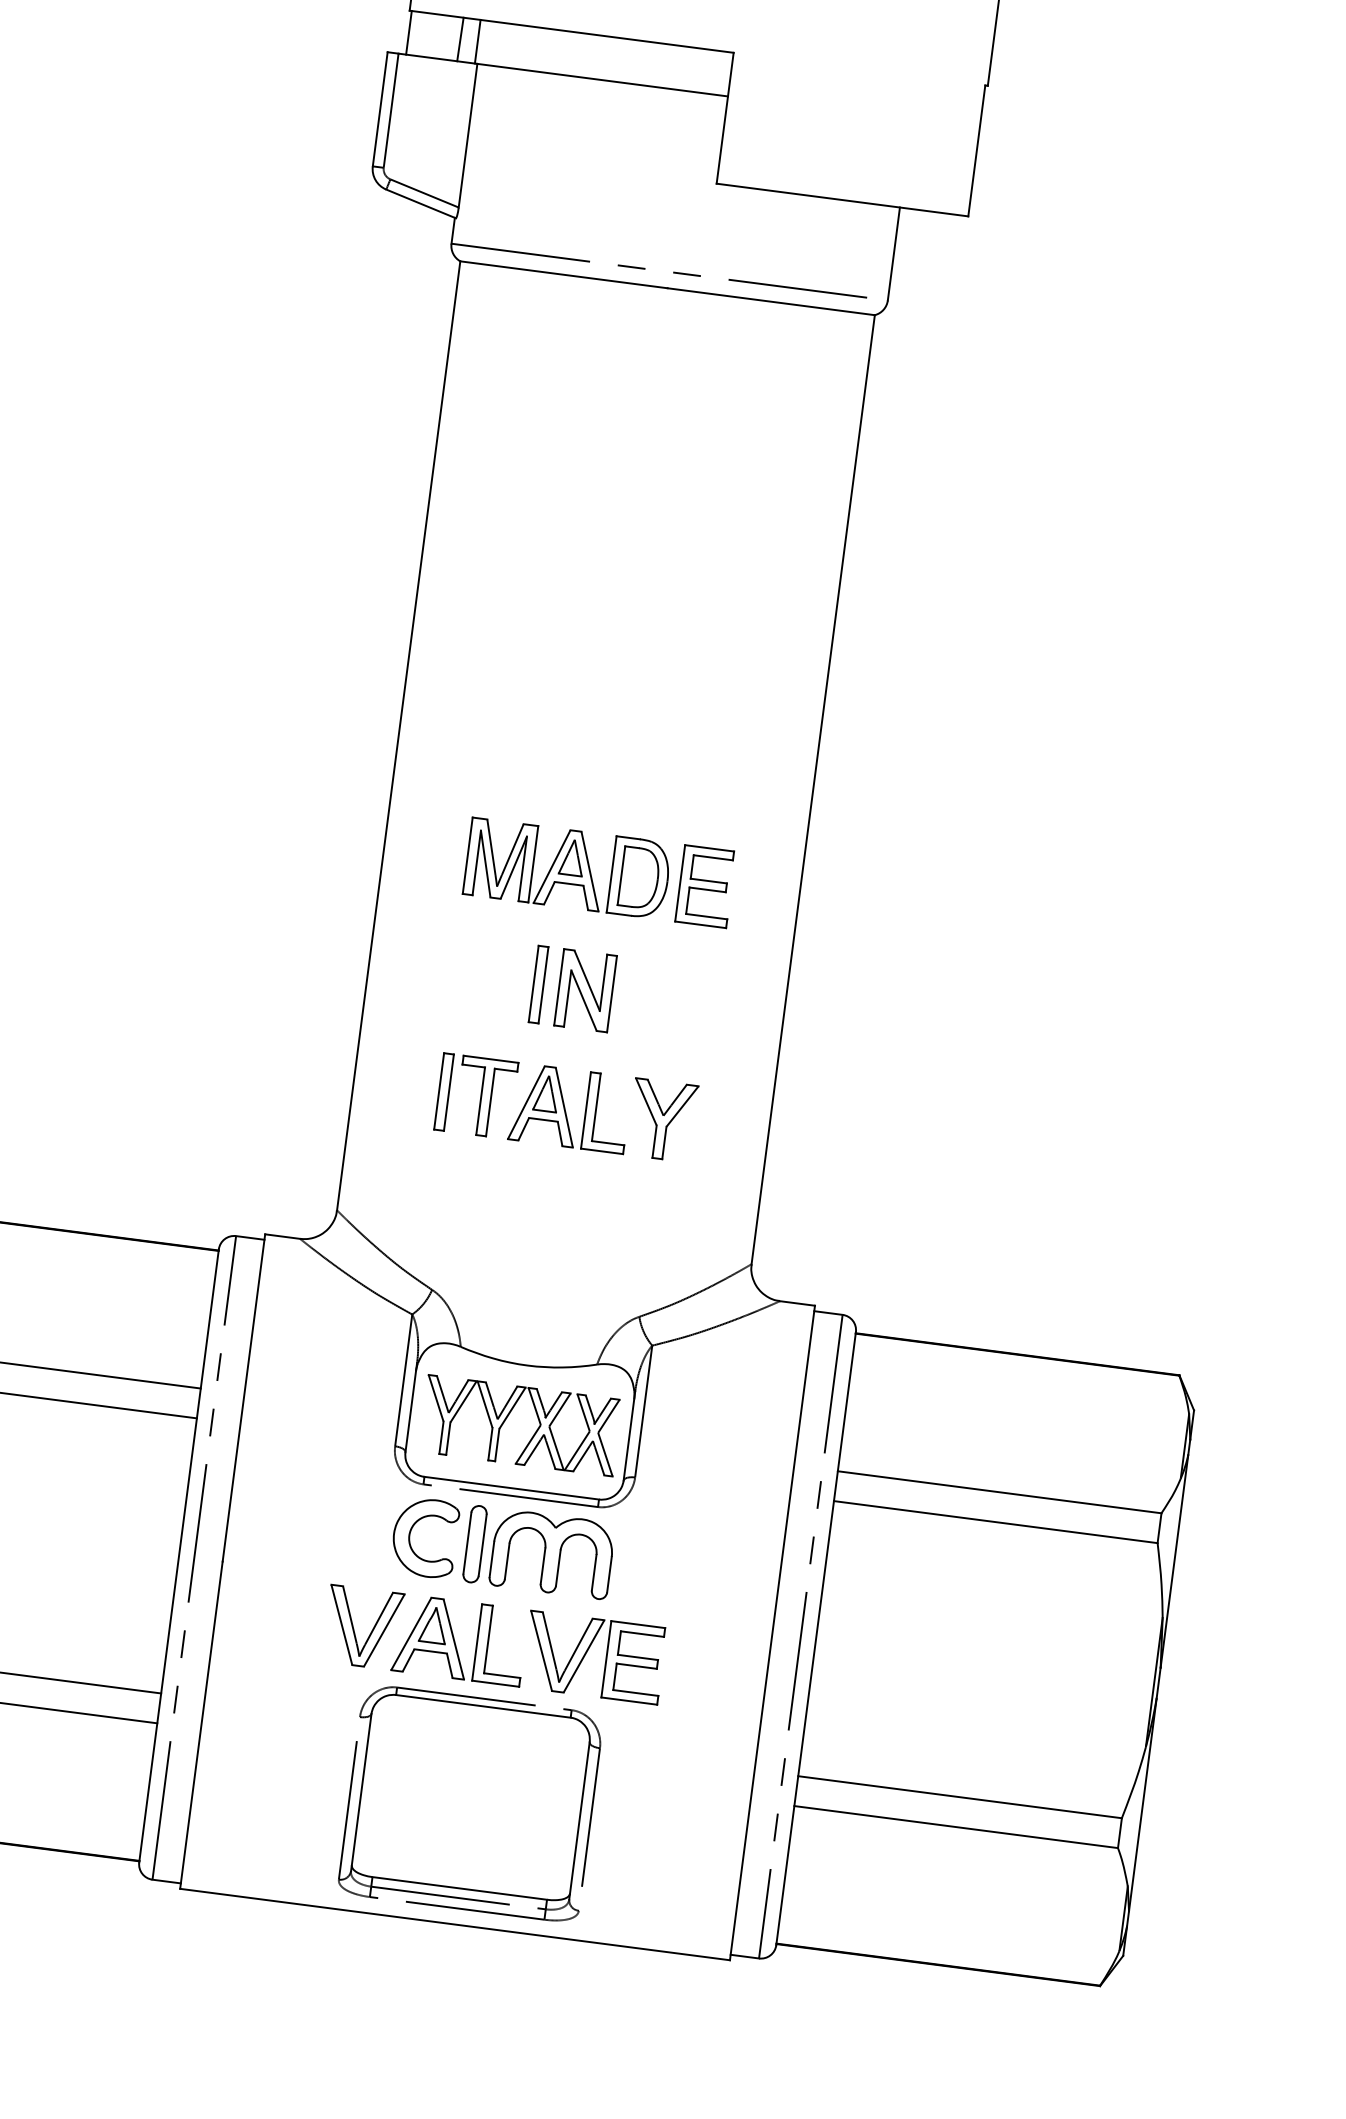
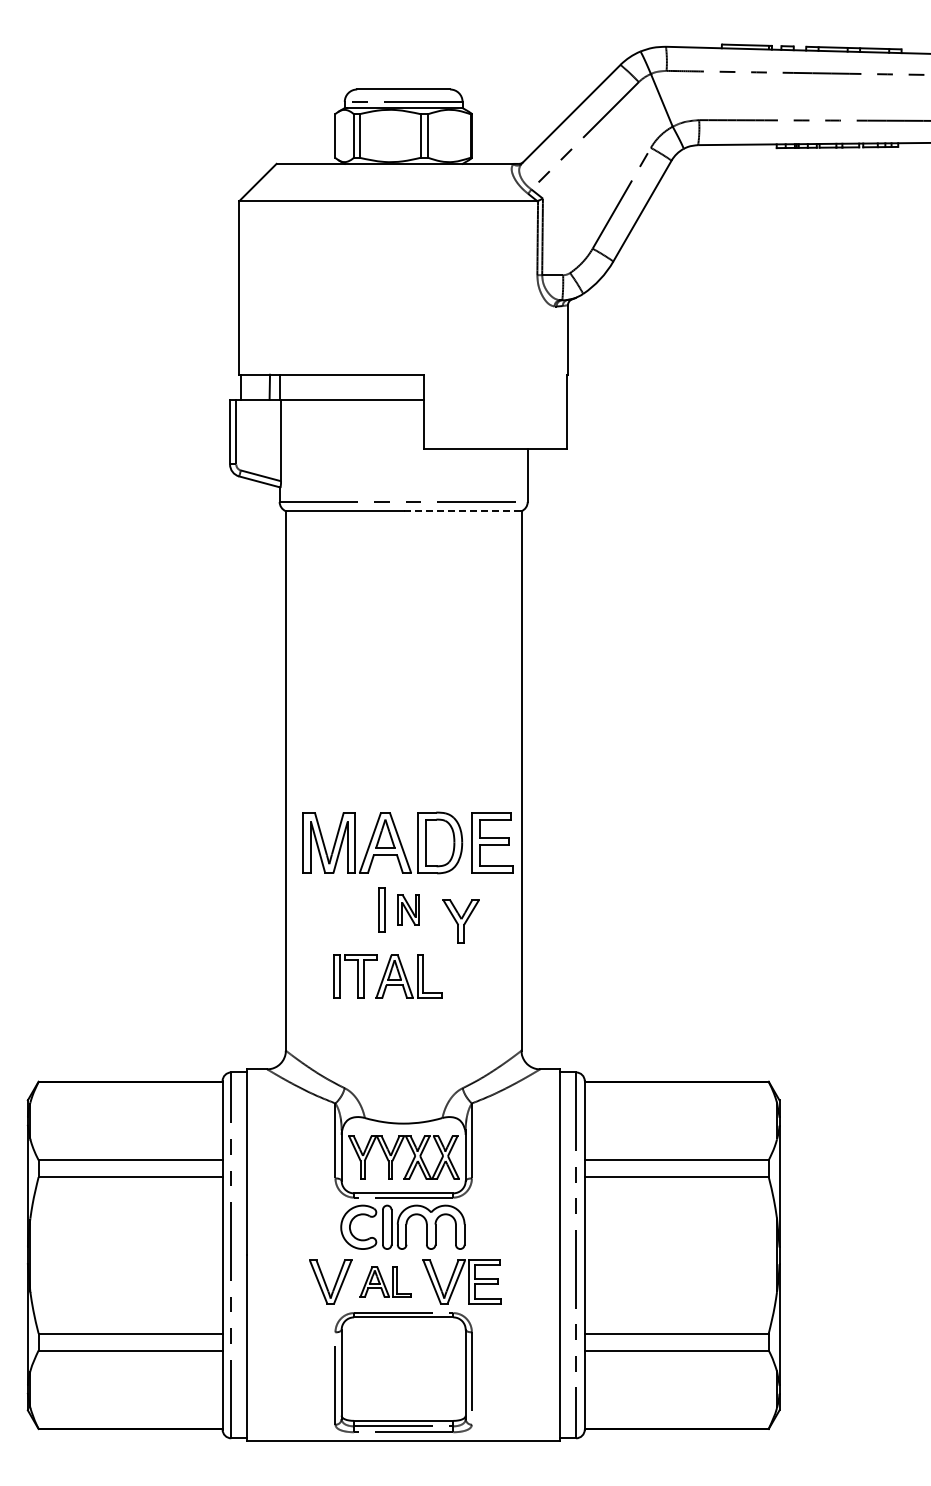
line: (770, 302) -> (462, 511), solid -> dashed
part: (598, 871) -> (407, 842), size x1.4
part: (585, 989) -> (408, 909), size x0.7
part: (661, 1119) -> (460, 921), moved
part: (459, 1639) -> (385, 1281), size x0.7

